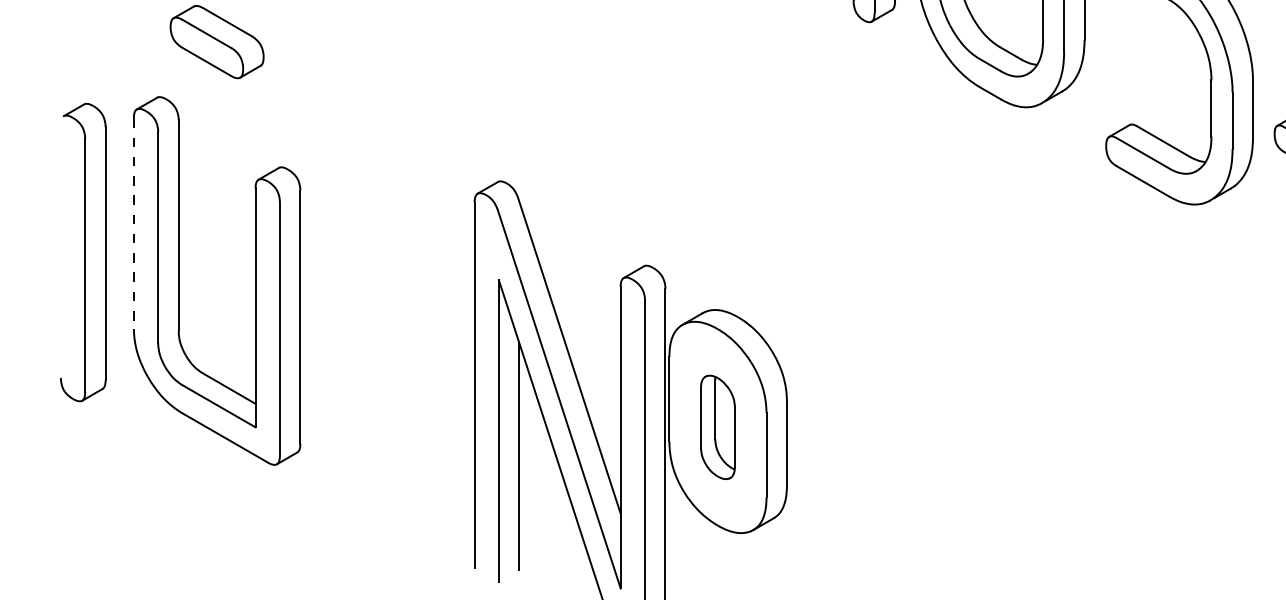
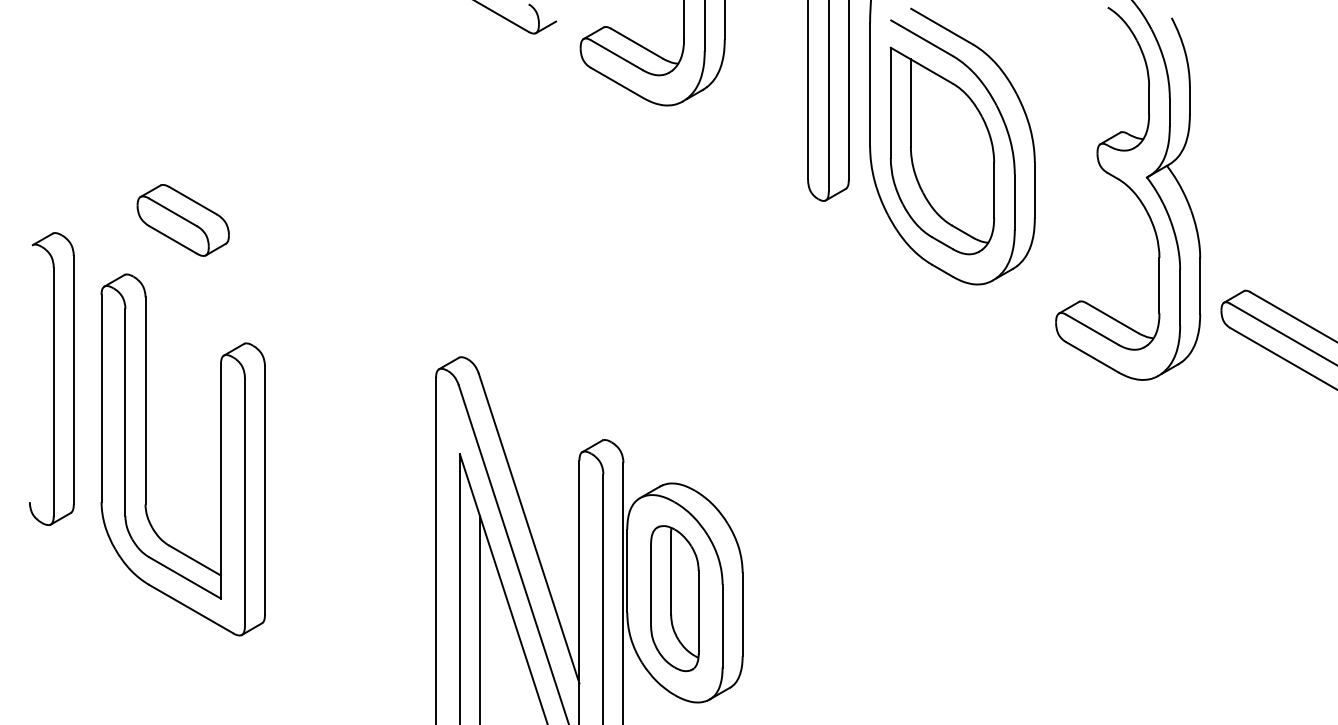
line: (133, 224) -> (101, 399), dashed -> solid
part: (82, 251) -> (51, 378), moved
part: (717, 427) -> (674, 598), size x1.43

